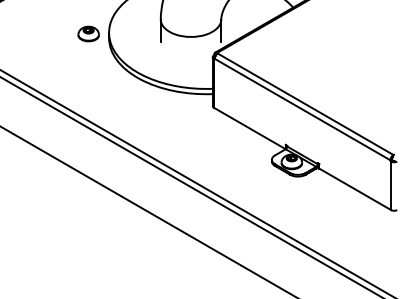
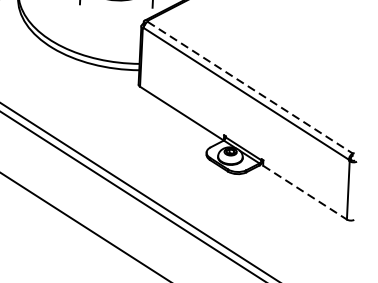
line: (306, 104) -> (251, 88), solid -> dashed
line: (355, 189) -> (305, 192), solid -> dashed

